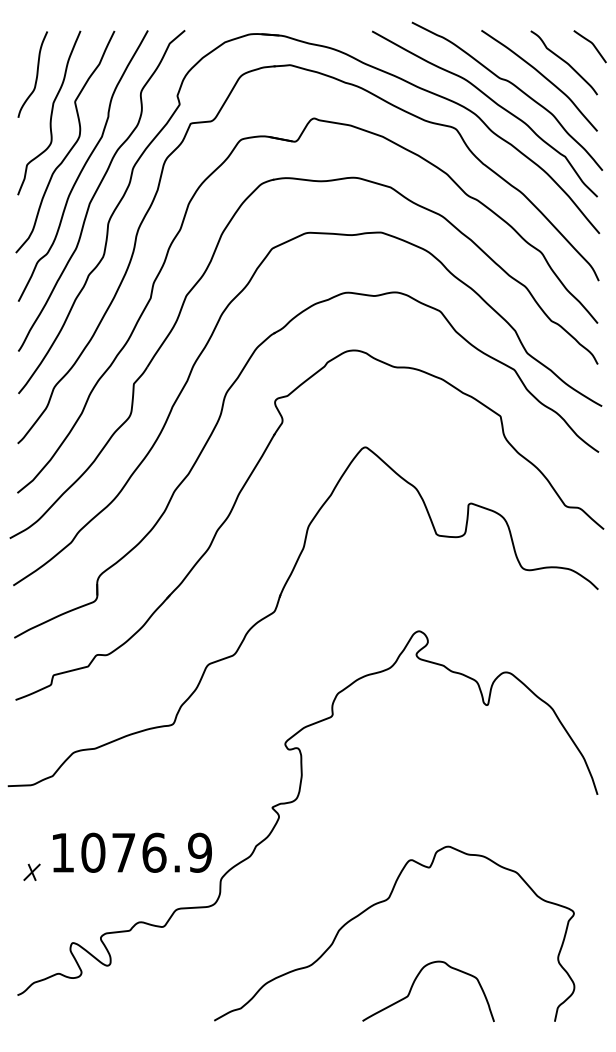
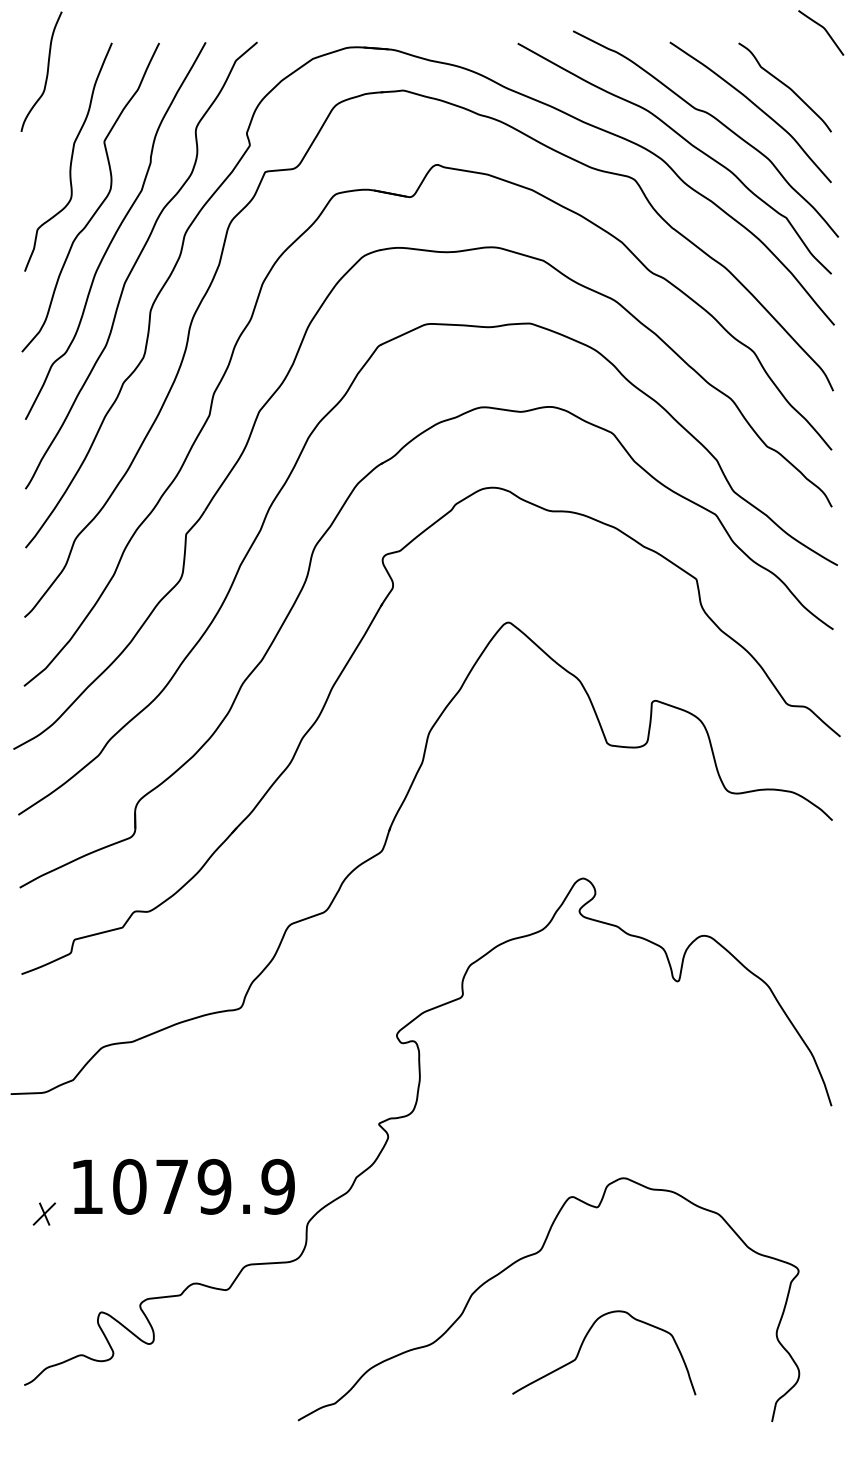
curve: (591, 44) -> (823, 29), moved
curve: (36, 75) -> (46, 72), moved
text: (154, 852) -> (214, 1186), 1076.9 -> 1079.9
curve: (414, 983) -> (584, 1341), moved

